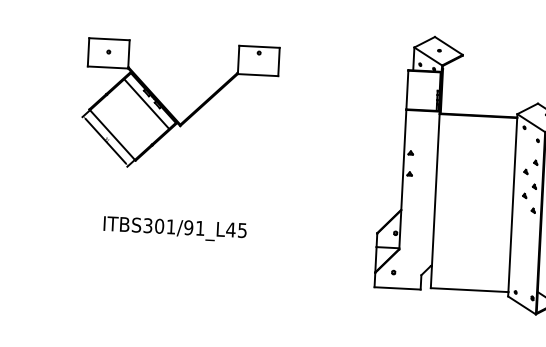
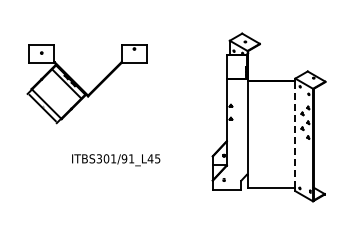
line: (513, 204) -> (295, 134), solid -> dashed
text: (175, 229) -> (116, 160), moved

